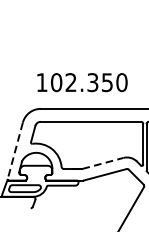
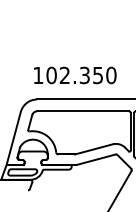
line: (14, 150) -> (13, 137), dashed -> solid
line: (103, 163) -> (94, 149), dashed -> solid

